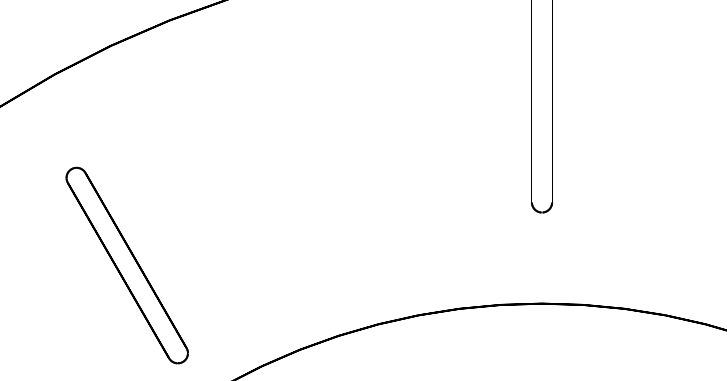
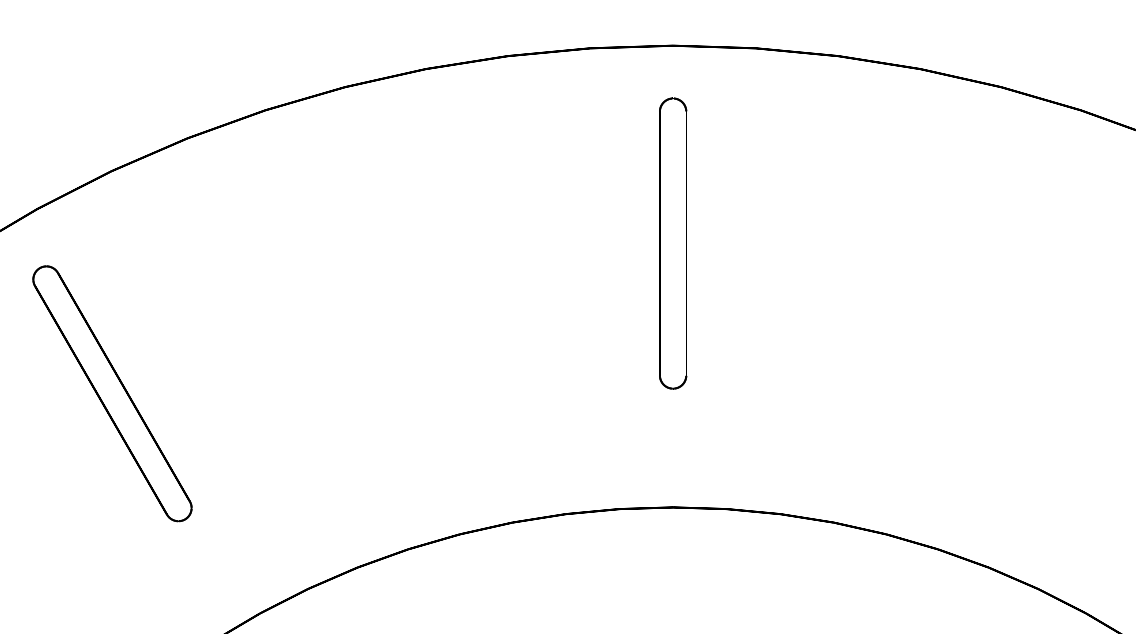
part: (127, 265) -> (112, 393), moved

